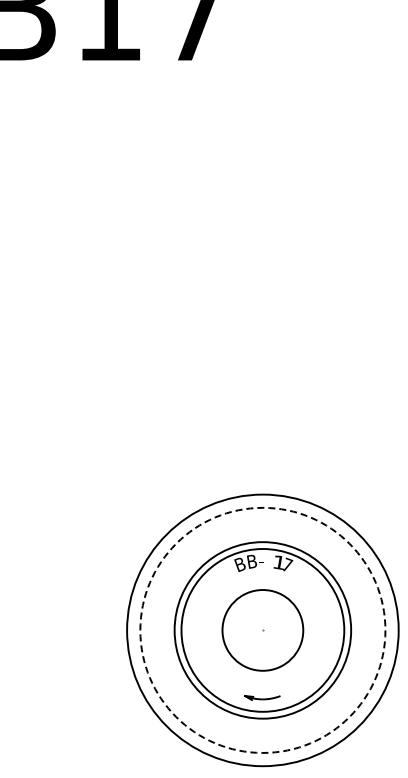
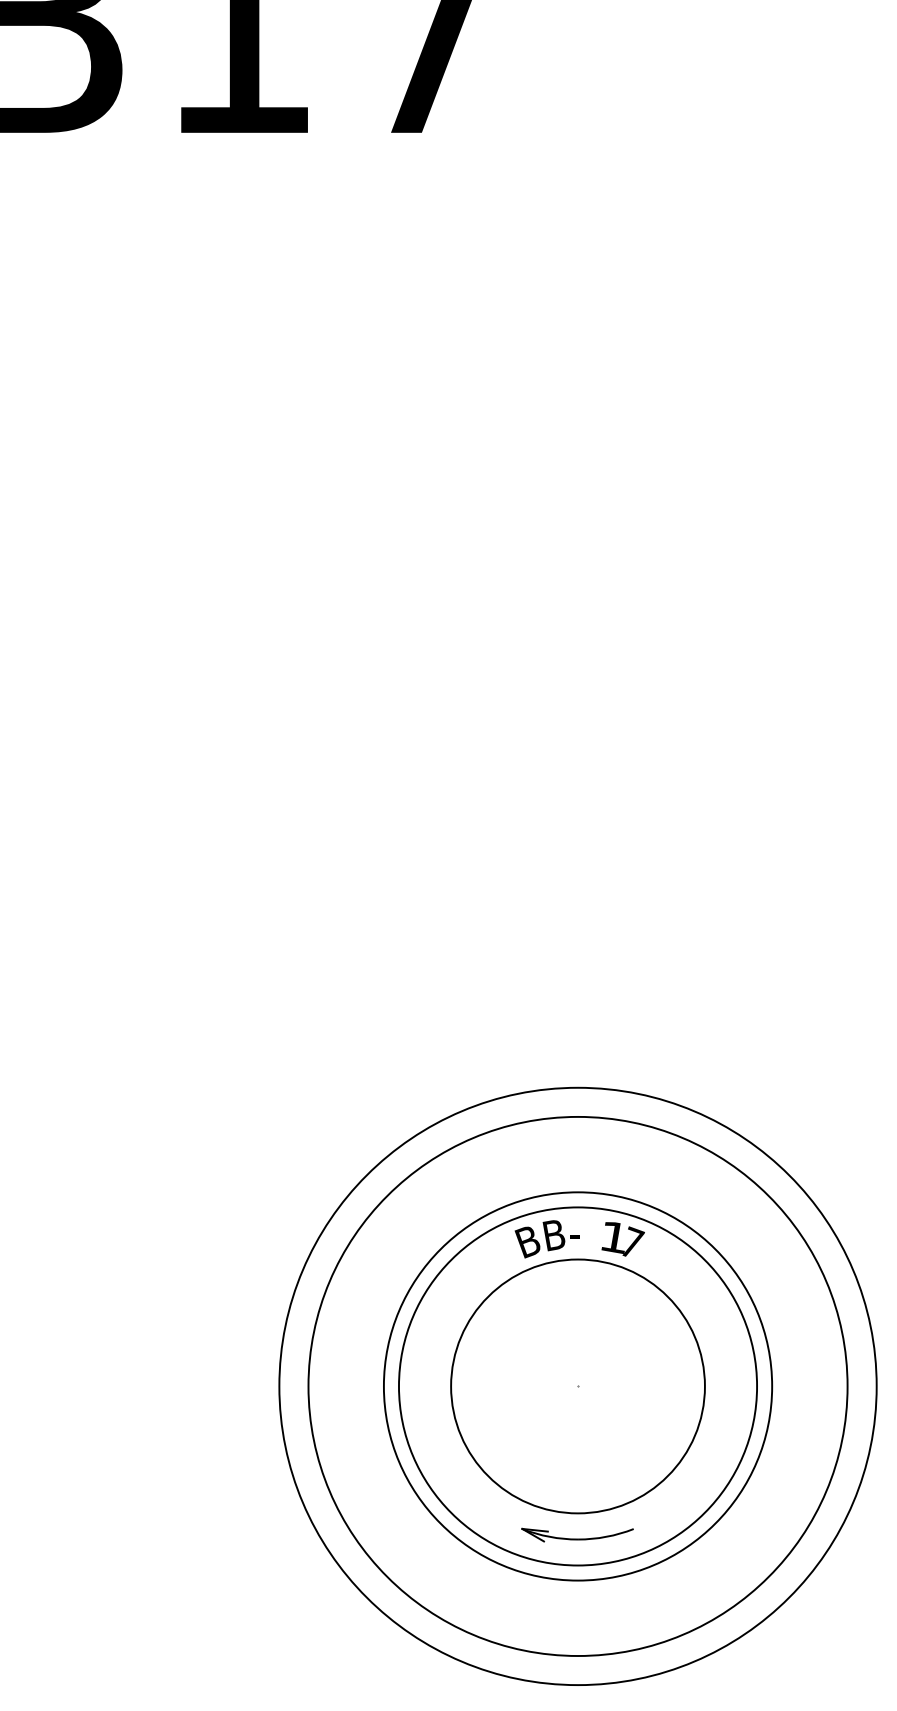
circle: (262, 629) -> (577, 1384), dashed -> solid
circle: (262, 630) -> (577, 1386), size x1.43
part: (262, 697) -> (577, 1534), size x1.43

